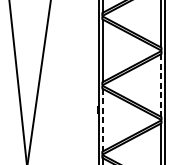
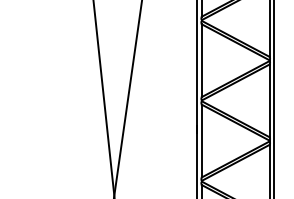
line: (161, 86) -> (269, 101), dashed -> solid
line: (102, 120) -> (201, 141), dashed -> solid

